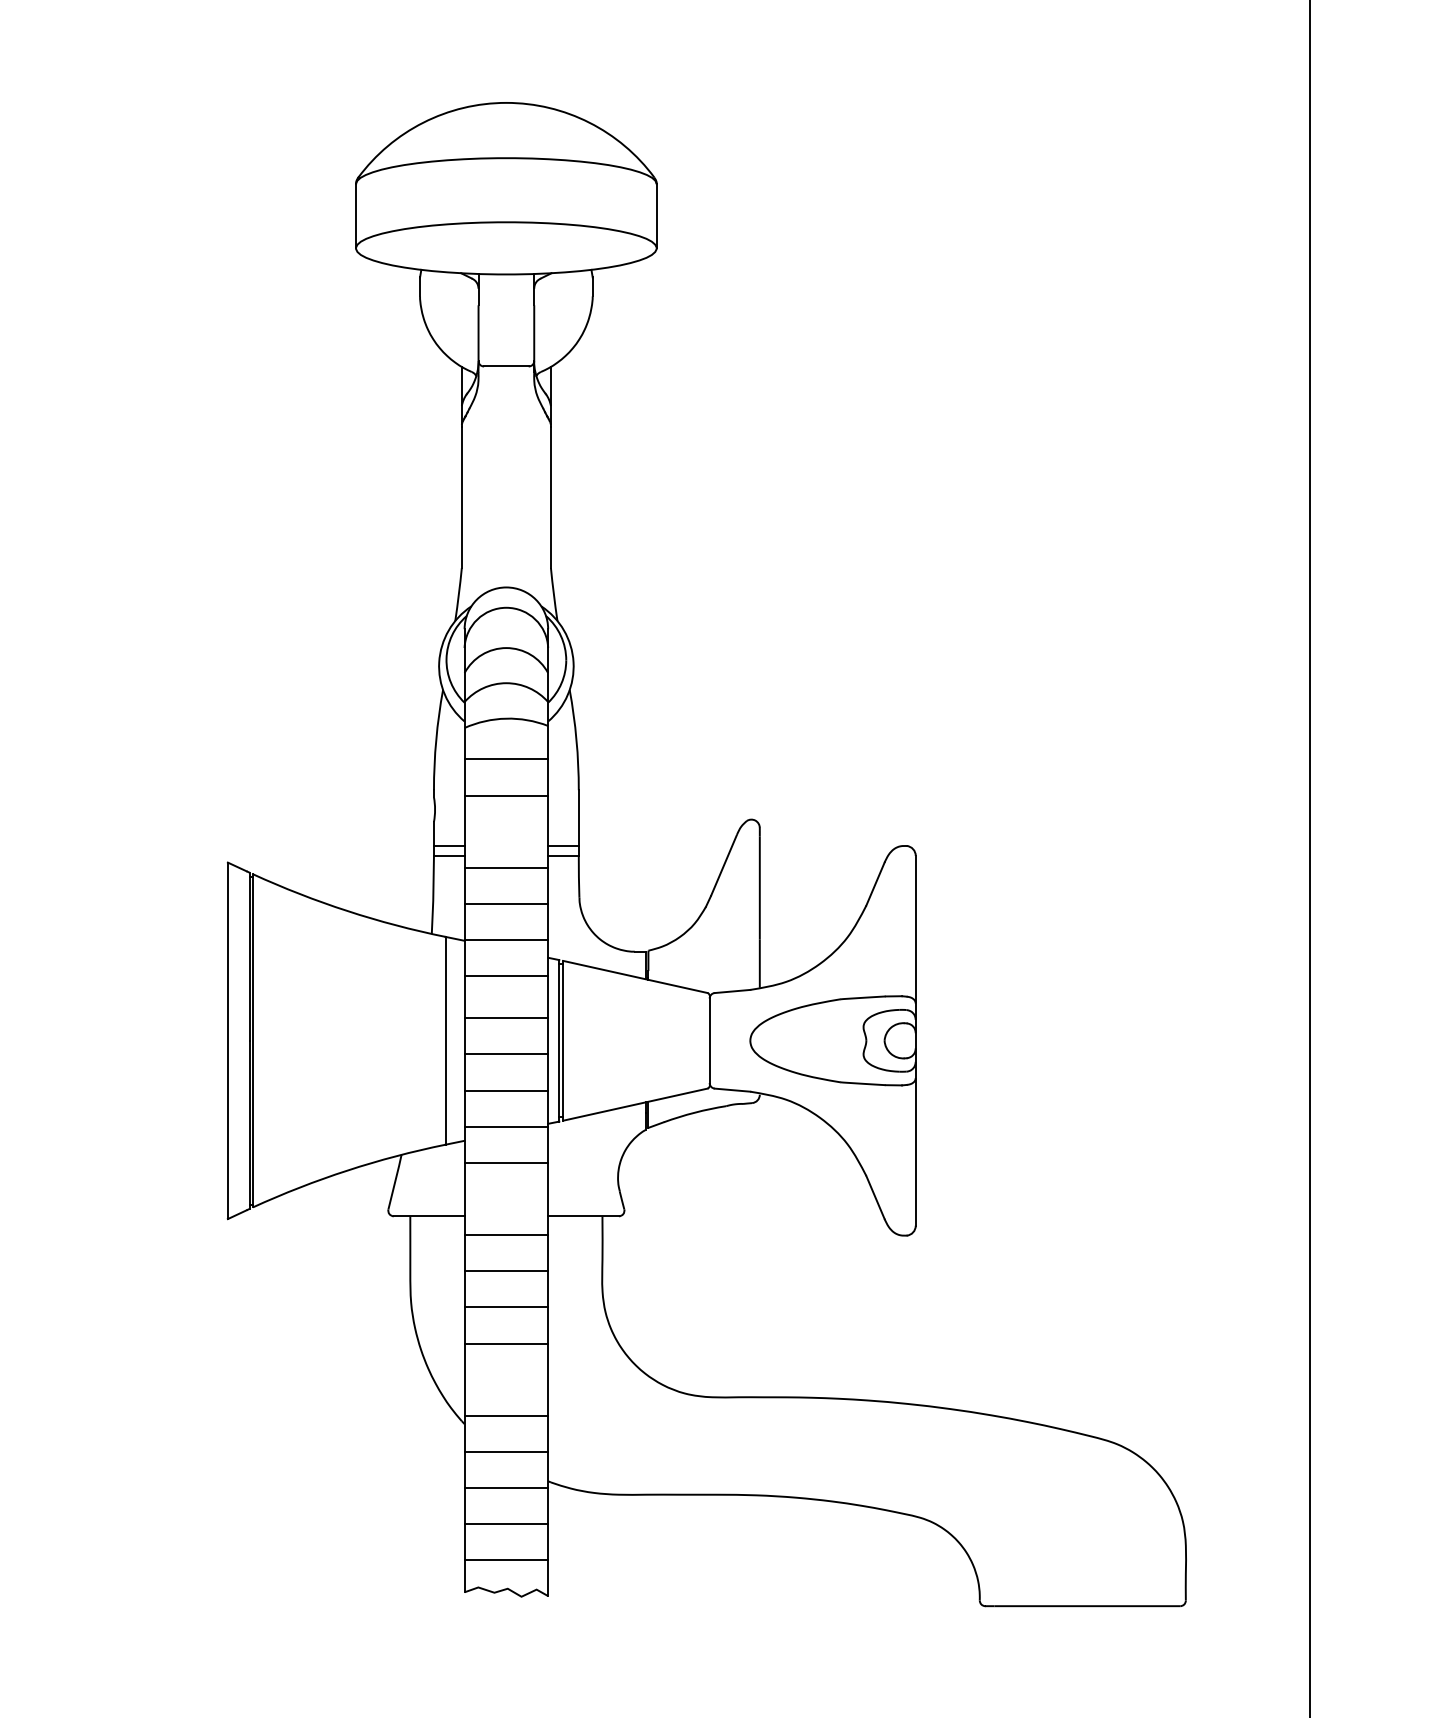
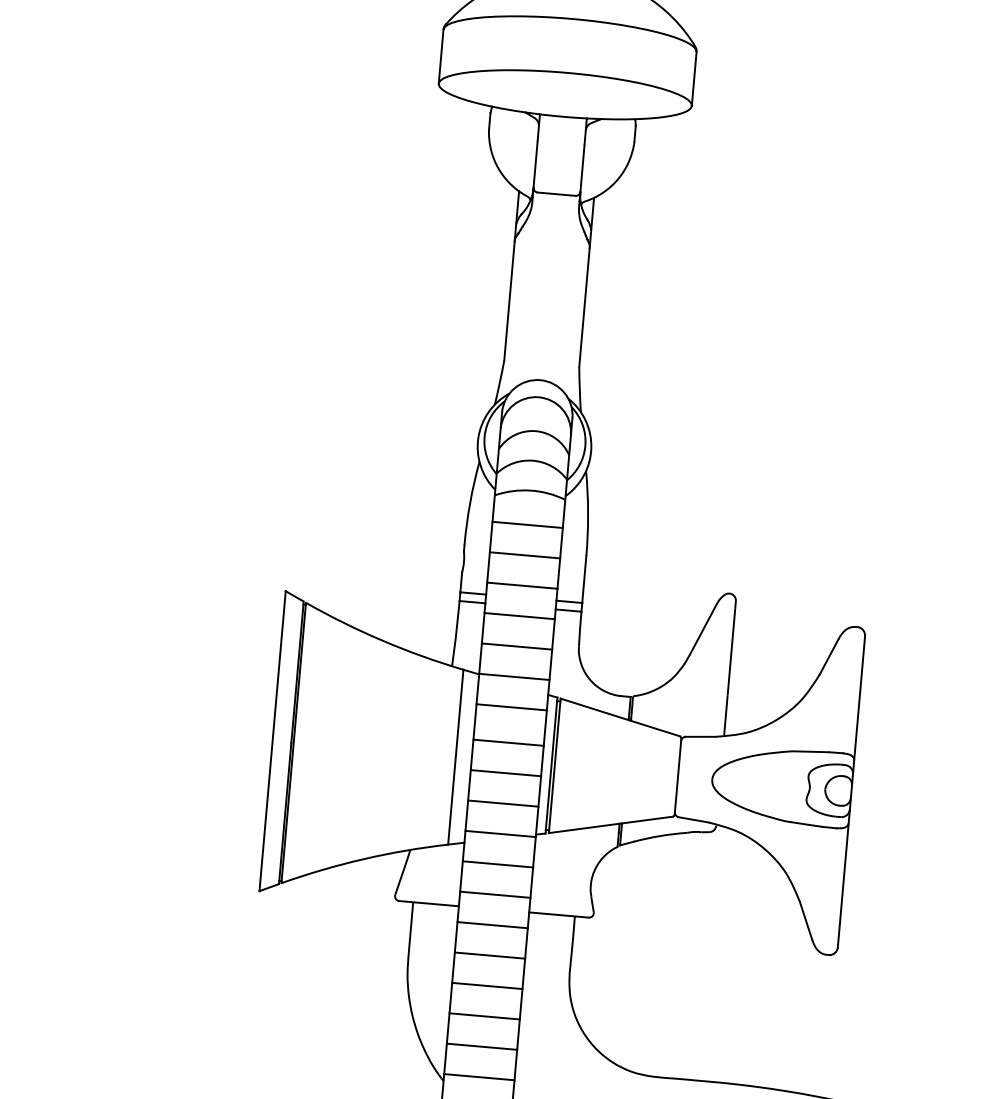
line: (506, 831) -> (522, 585), added
line: (506, 1198) -> (495, 894), added
line: (506, 1379) -> (482, 1046), added

